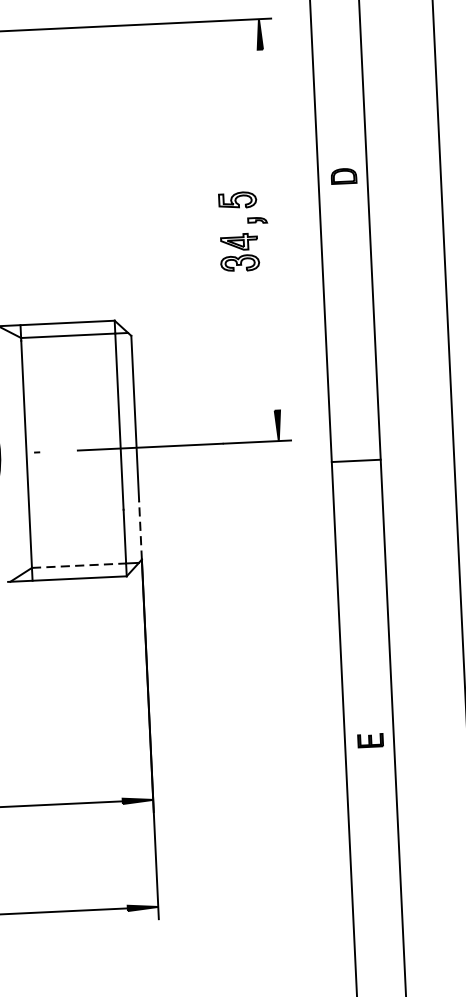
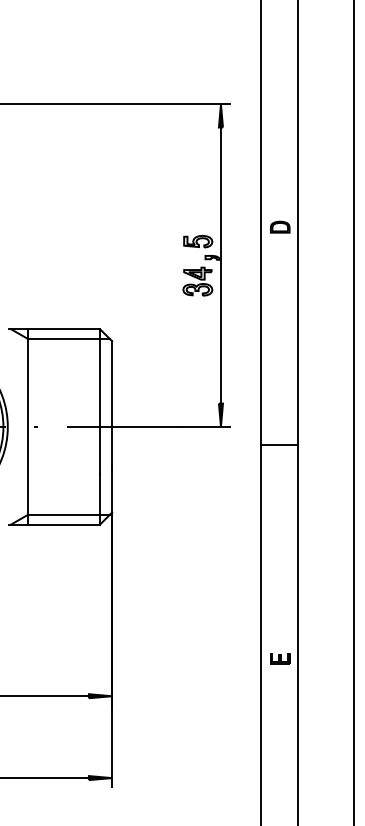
line: (268, 230) -> (220, 265), added
line: (140, 529) -> (112, 489), dashed -> solid
line: (79, 565) -> (64, 514), dashed -> solid

